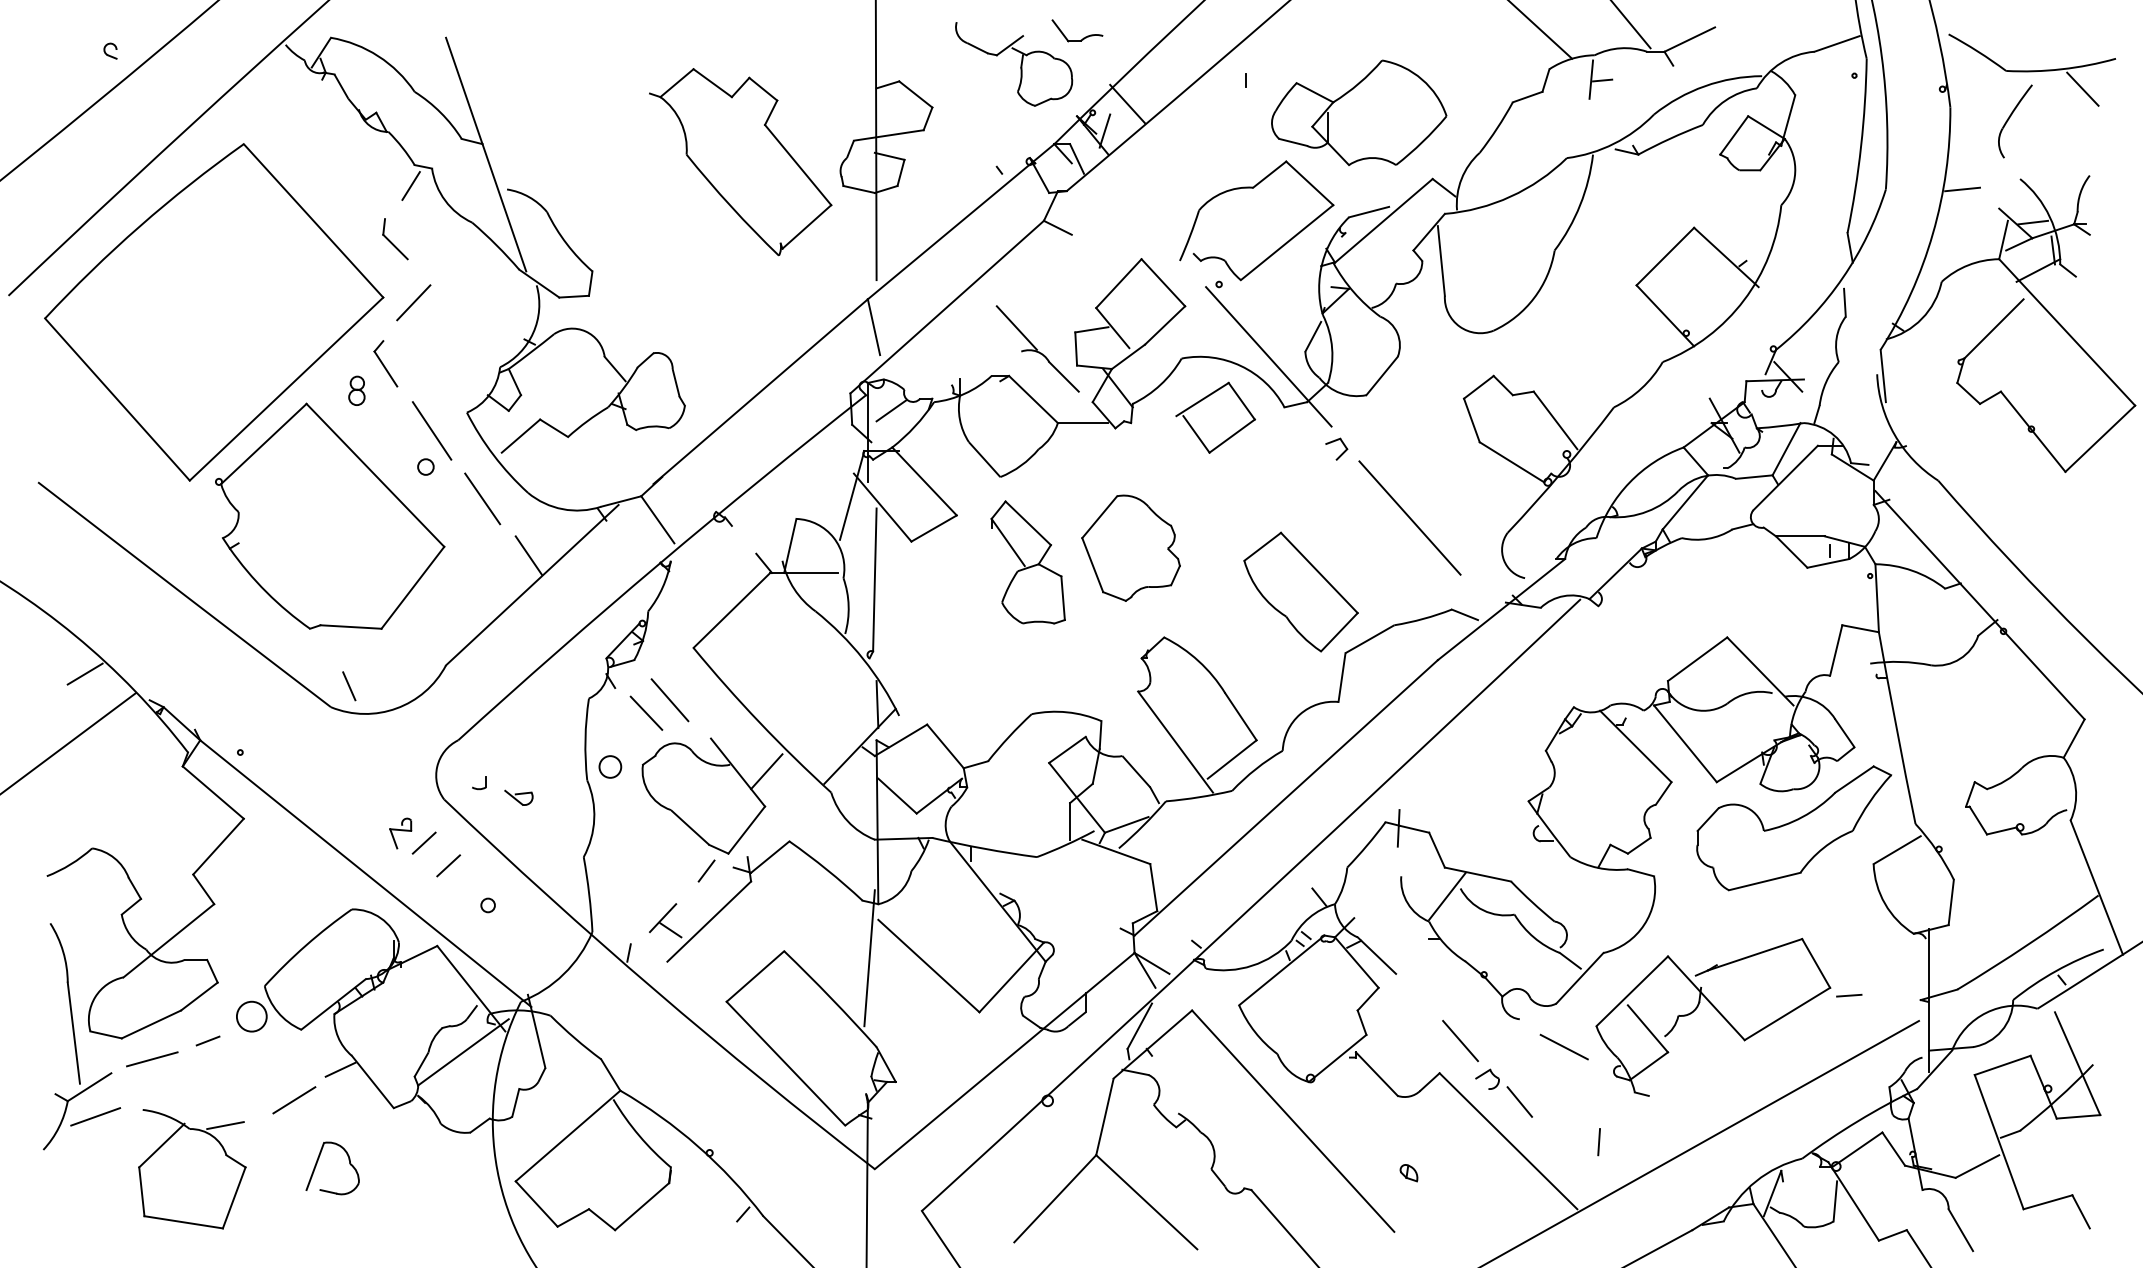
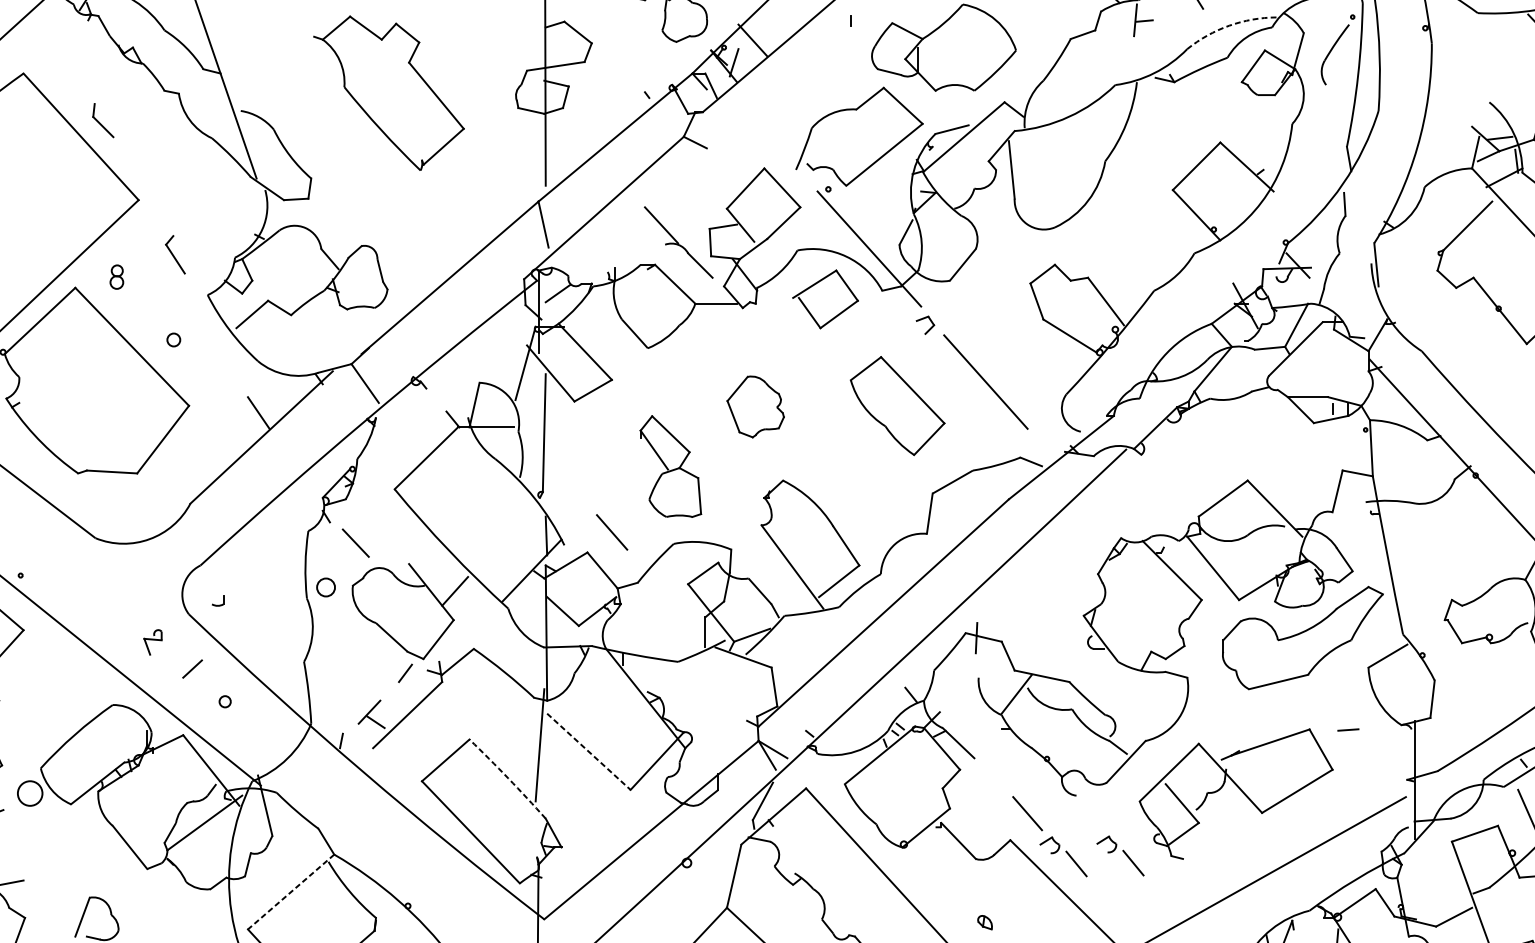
arc: (1704, 86) -> (1228, 25), solid -> dashed
part: (2009, 119) -> (1330, 53), moved
part: (740, 162) -> (388, 93), moved
line: (410, 185) -> (161, 107), removed
line: (1962, 189) -> (1441, 110), removed
part: (395, 239) -> (103, 120), moved
line: (413, 302) -> (163, 204), removed
part: (385, 363) -> (175, 254), moved
line: (432, 430) -> (179, 309), removed
line: (482, 498) -> (220, 365), removed
part: (1130, 547) -> (755, 406), size x0.7
part: (1027, 562) -> (670, 466), moved
part: (1300, 591) -> (897, 405), moved
line: (349, 686) -> (110, 521), removed
line: (669, 700) -> (611, 532), moved
part: (518, 797) -> (250, 612), removed
line: (423, 842) -> (171, 649), removed
line: (929, 966) -> (589, 752), solid -> dashed
line: (1849, 995) -> (1348, 729), moved
arc: (831, 998) -> (508, 778), solid -> dashed
line: (1563, 1046) -> (1112, 818), removed
line: (340, 1069) -> (103, 837), removed
part: (1572, 1091) -> (1120, 855), added
line: (294, 1100) -> (65, 862), removed
line: (567, 1136) -> (290, 892), solid -> dashed
line: (1599, 1142) -> (1142, 897), removed

